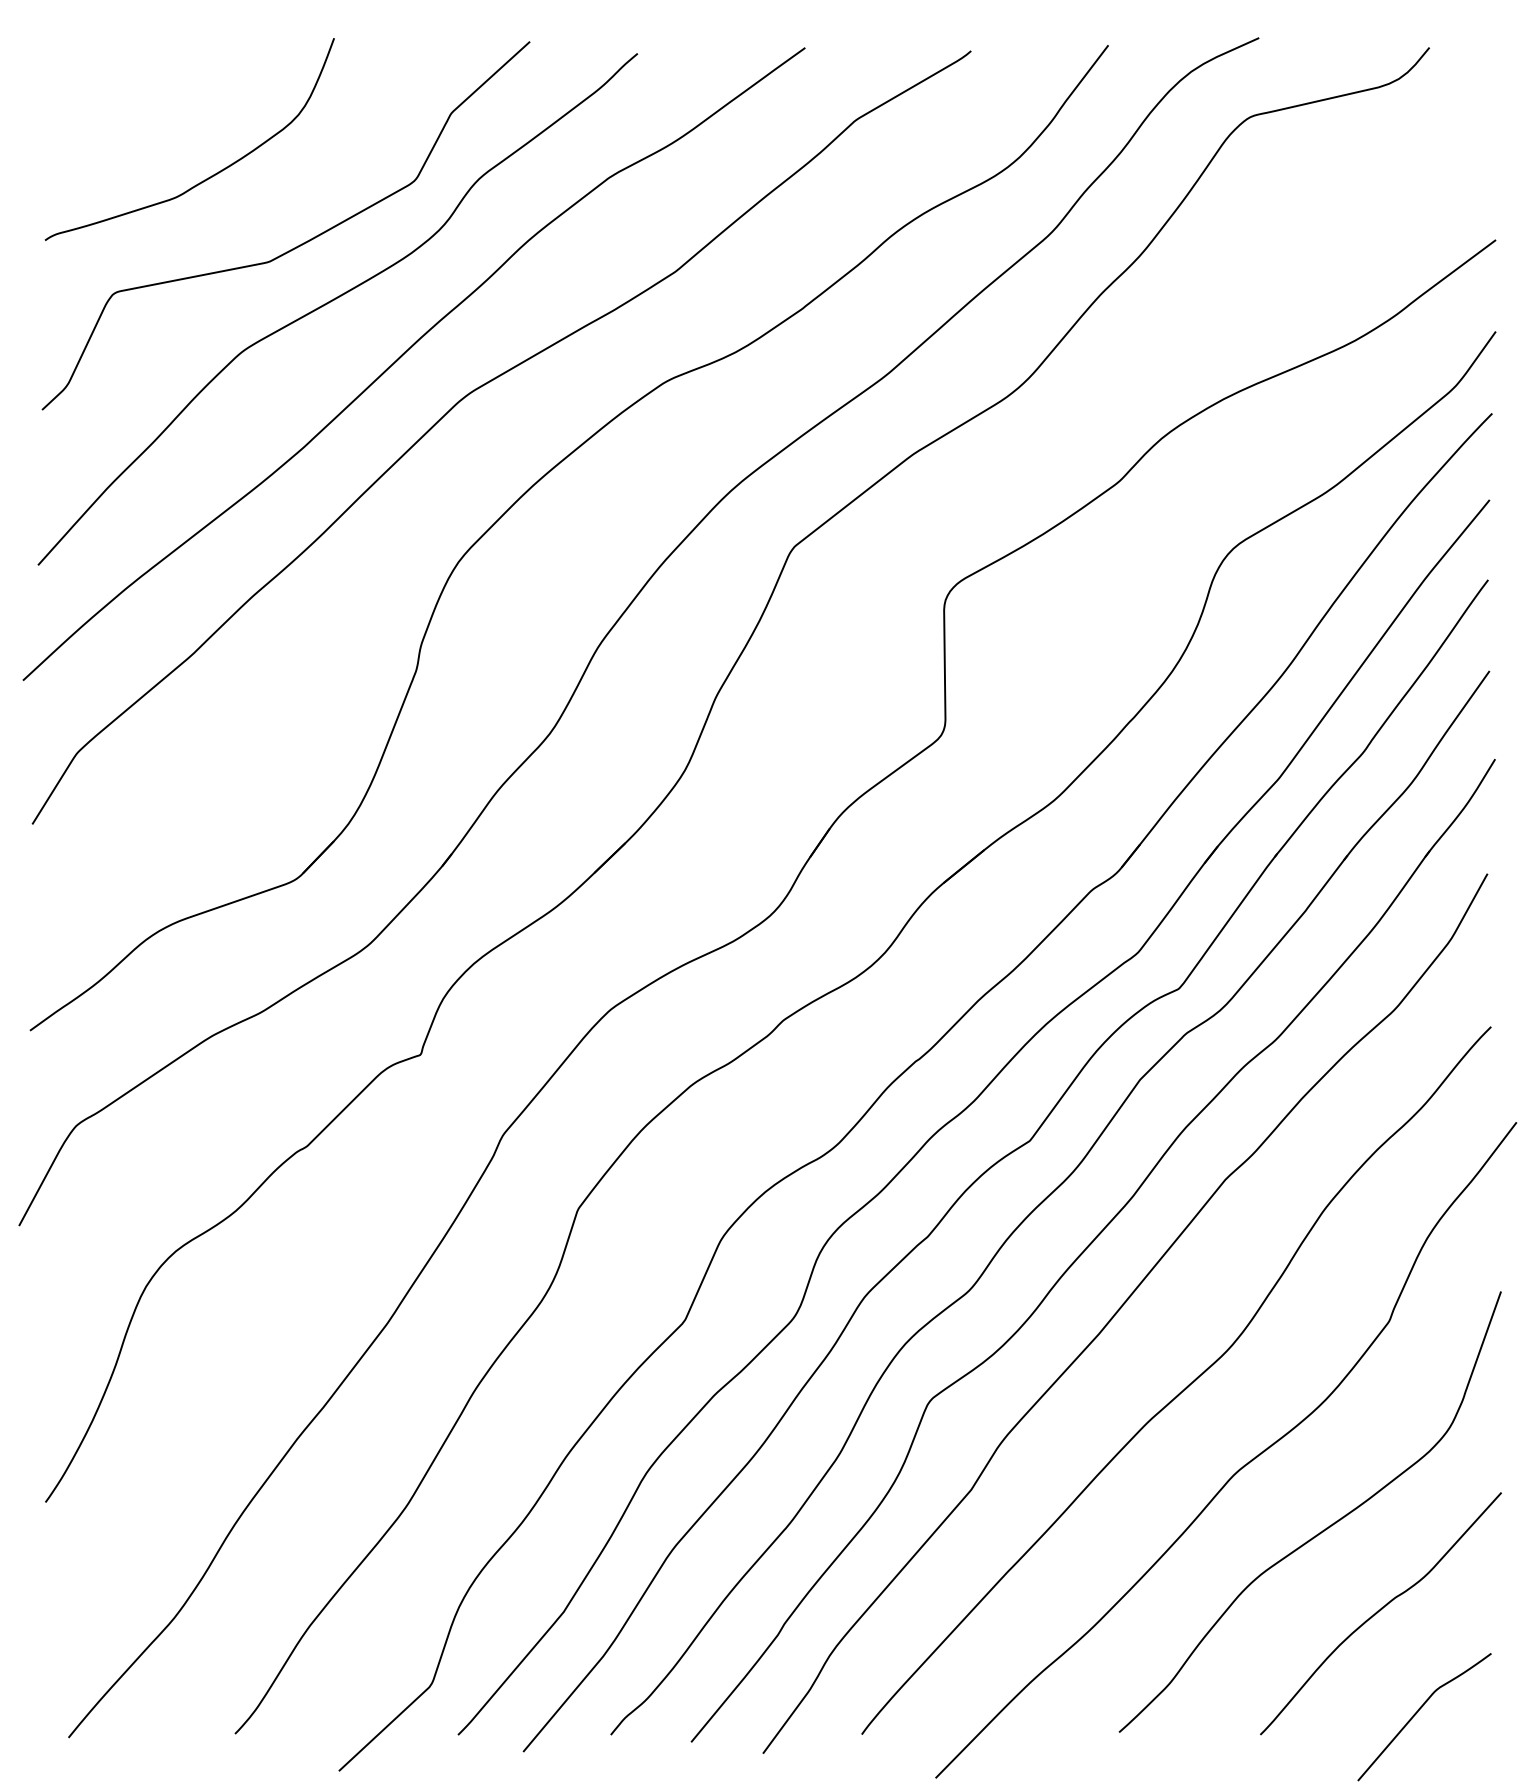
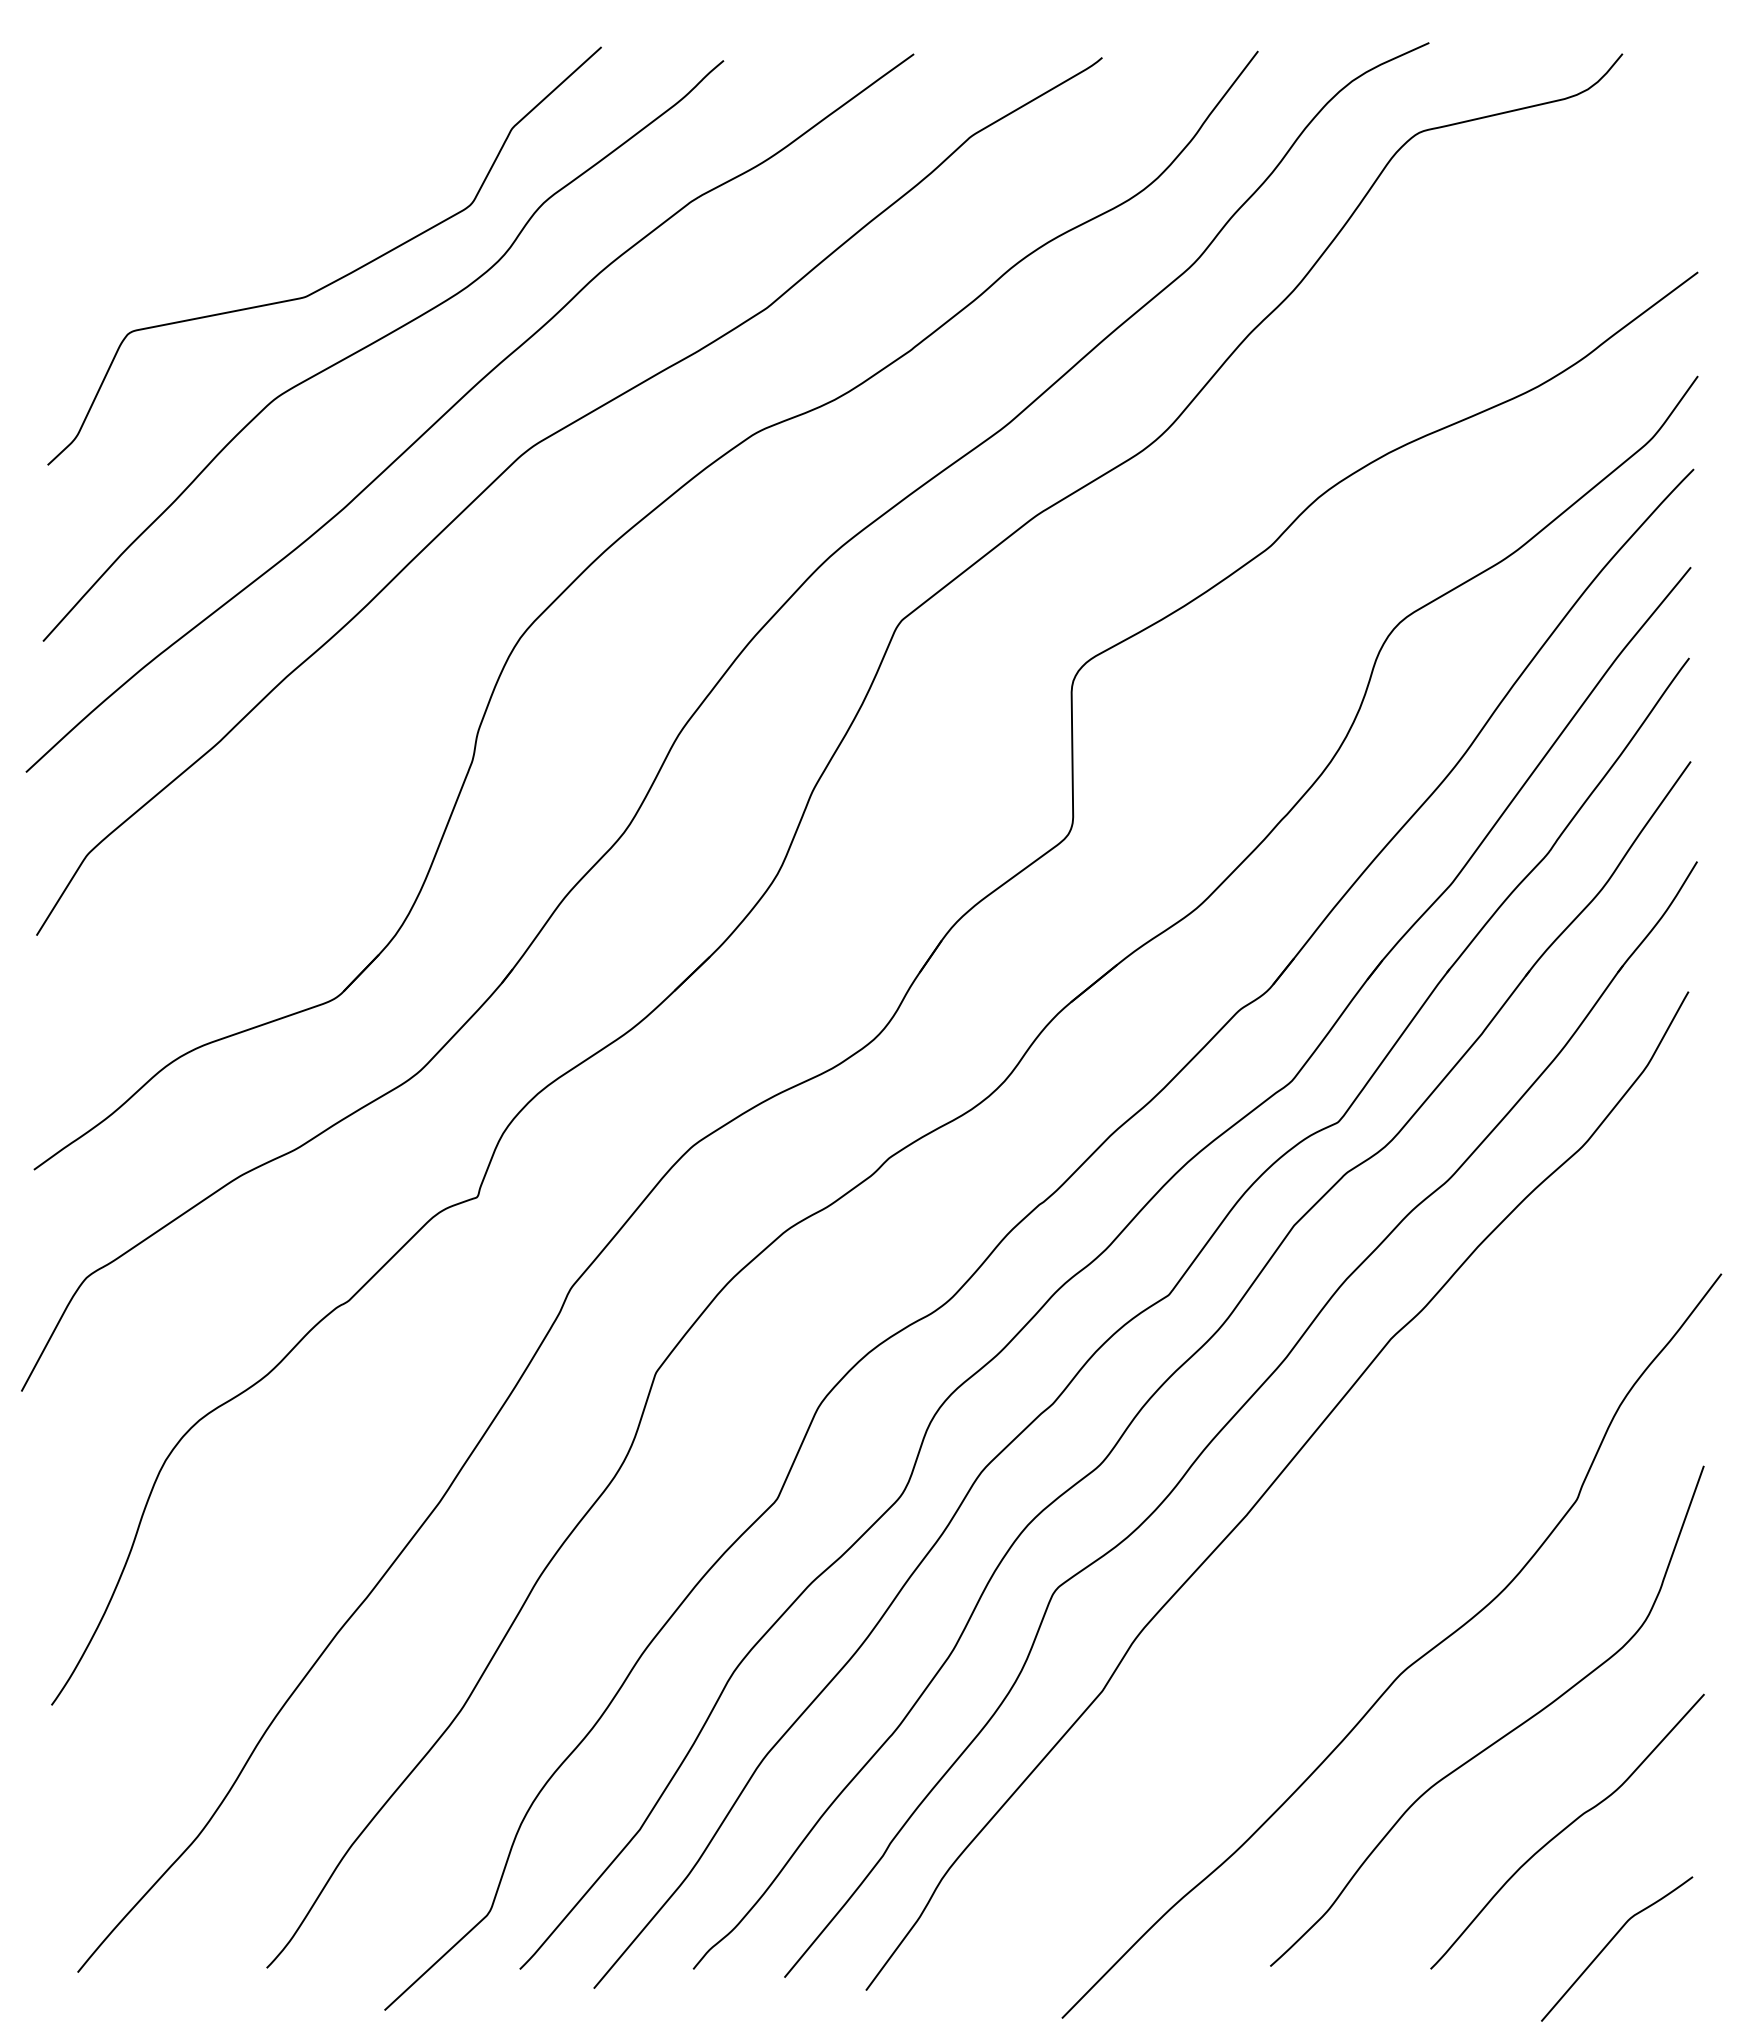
curve: (209, 176) -> (237, 200), removed
curve: (1183, 1388) -> (1343, 1576), removed

